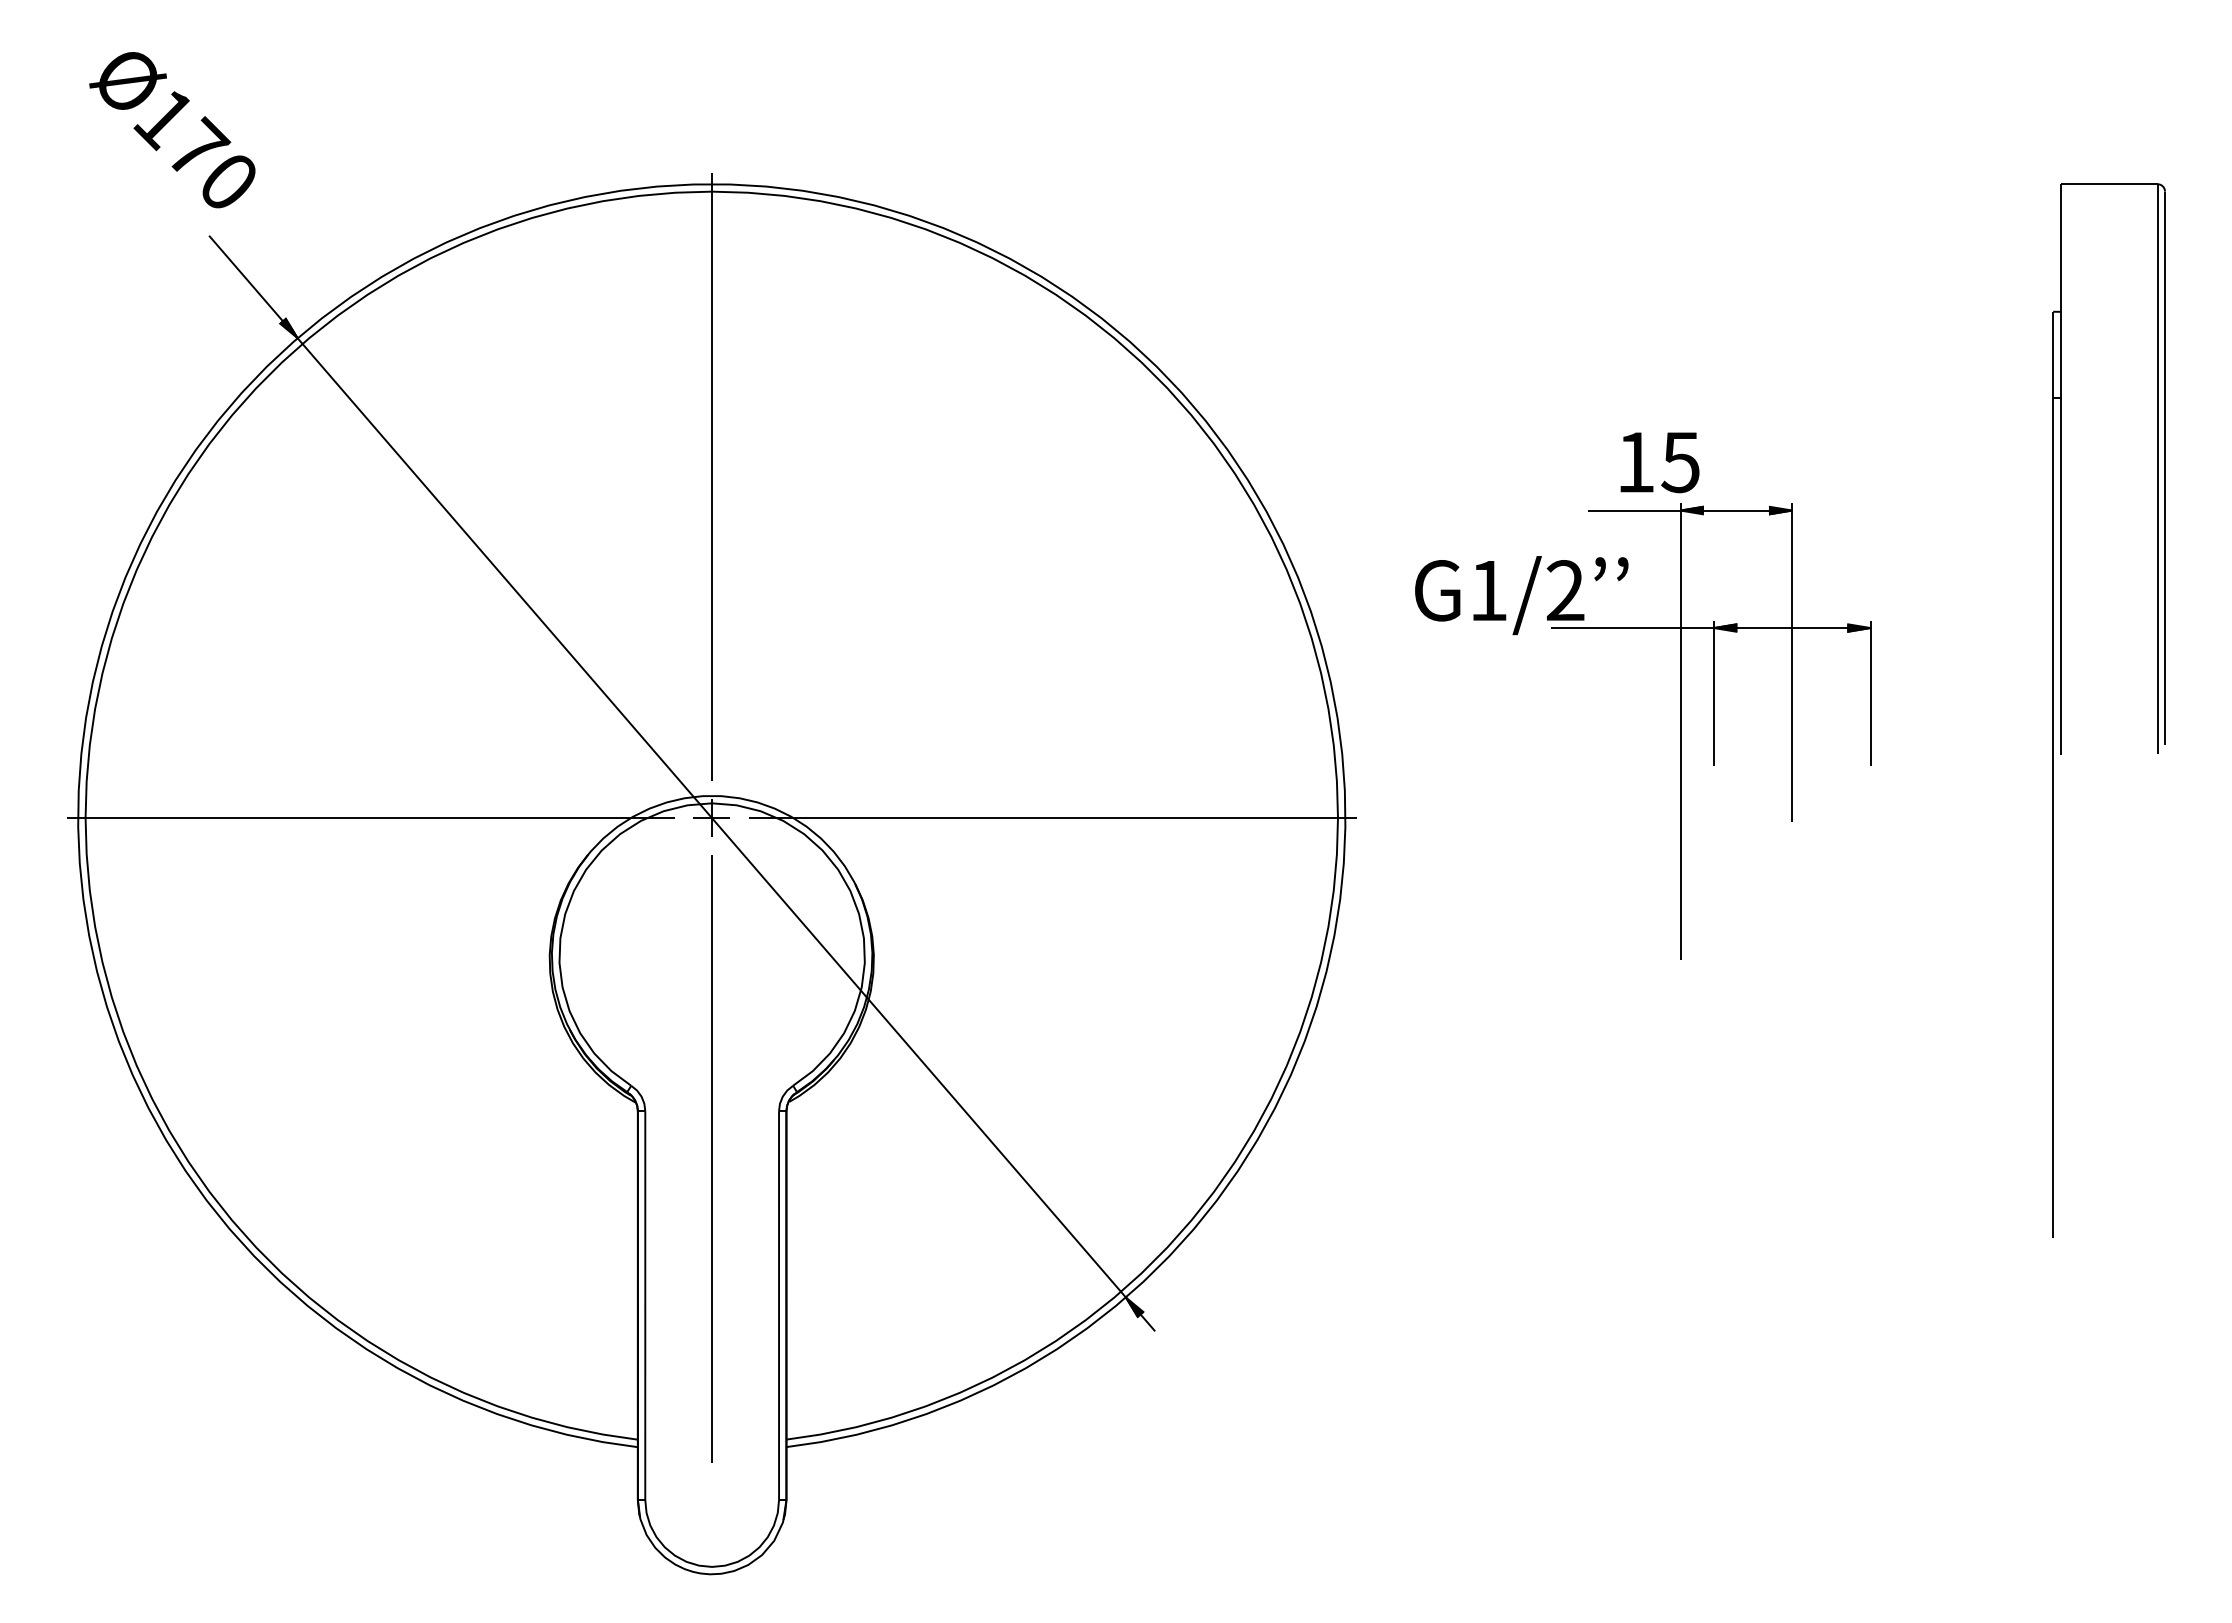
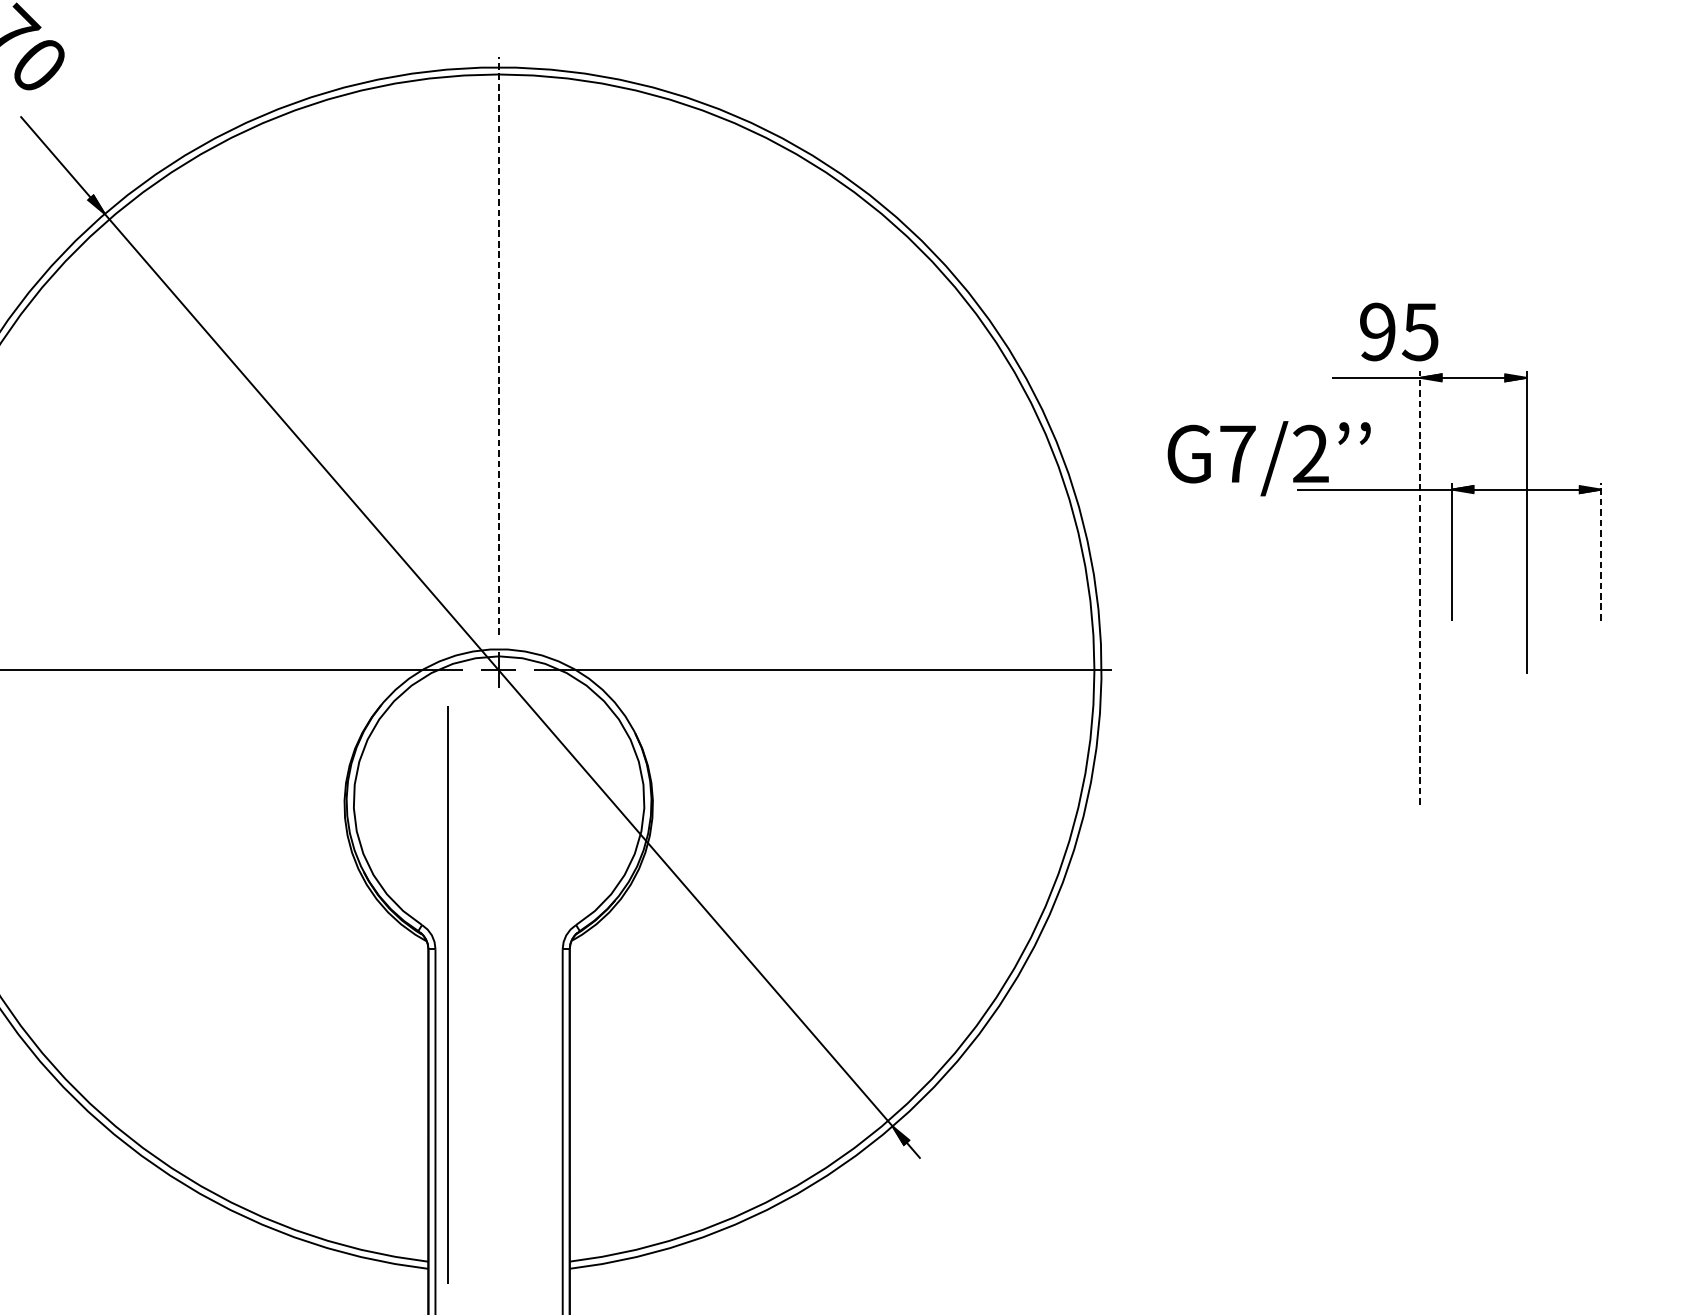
text: (1635, 462) -> (1377, 332), 15 -> 95
line: (711, 476) -> (498, 345), solid -> dashed
text: (1488, 590) -> (1237, 453), G1/2 -> G7/2
line: (1870, 693) -> (1601, 551), solid -> dashed
line: (1680, 730) -> (1420, 587), solid -> dashed
line: (711, 1158) -> (448, 994), moved

